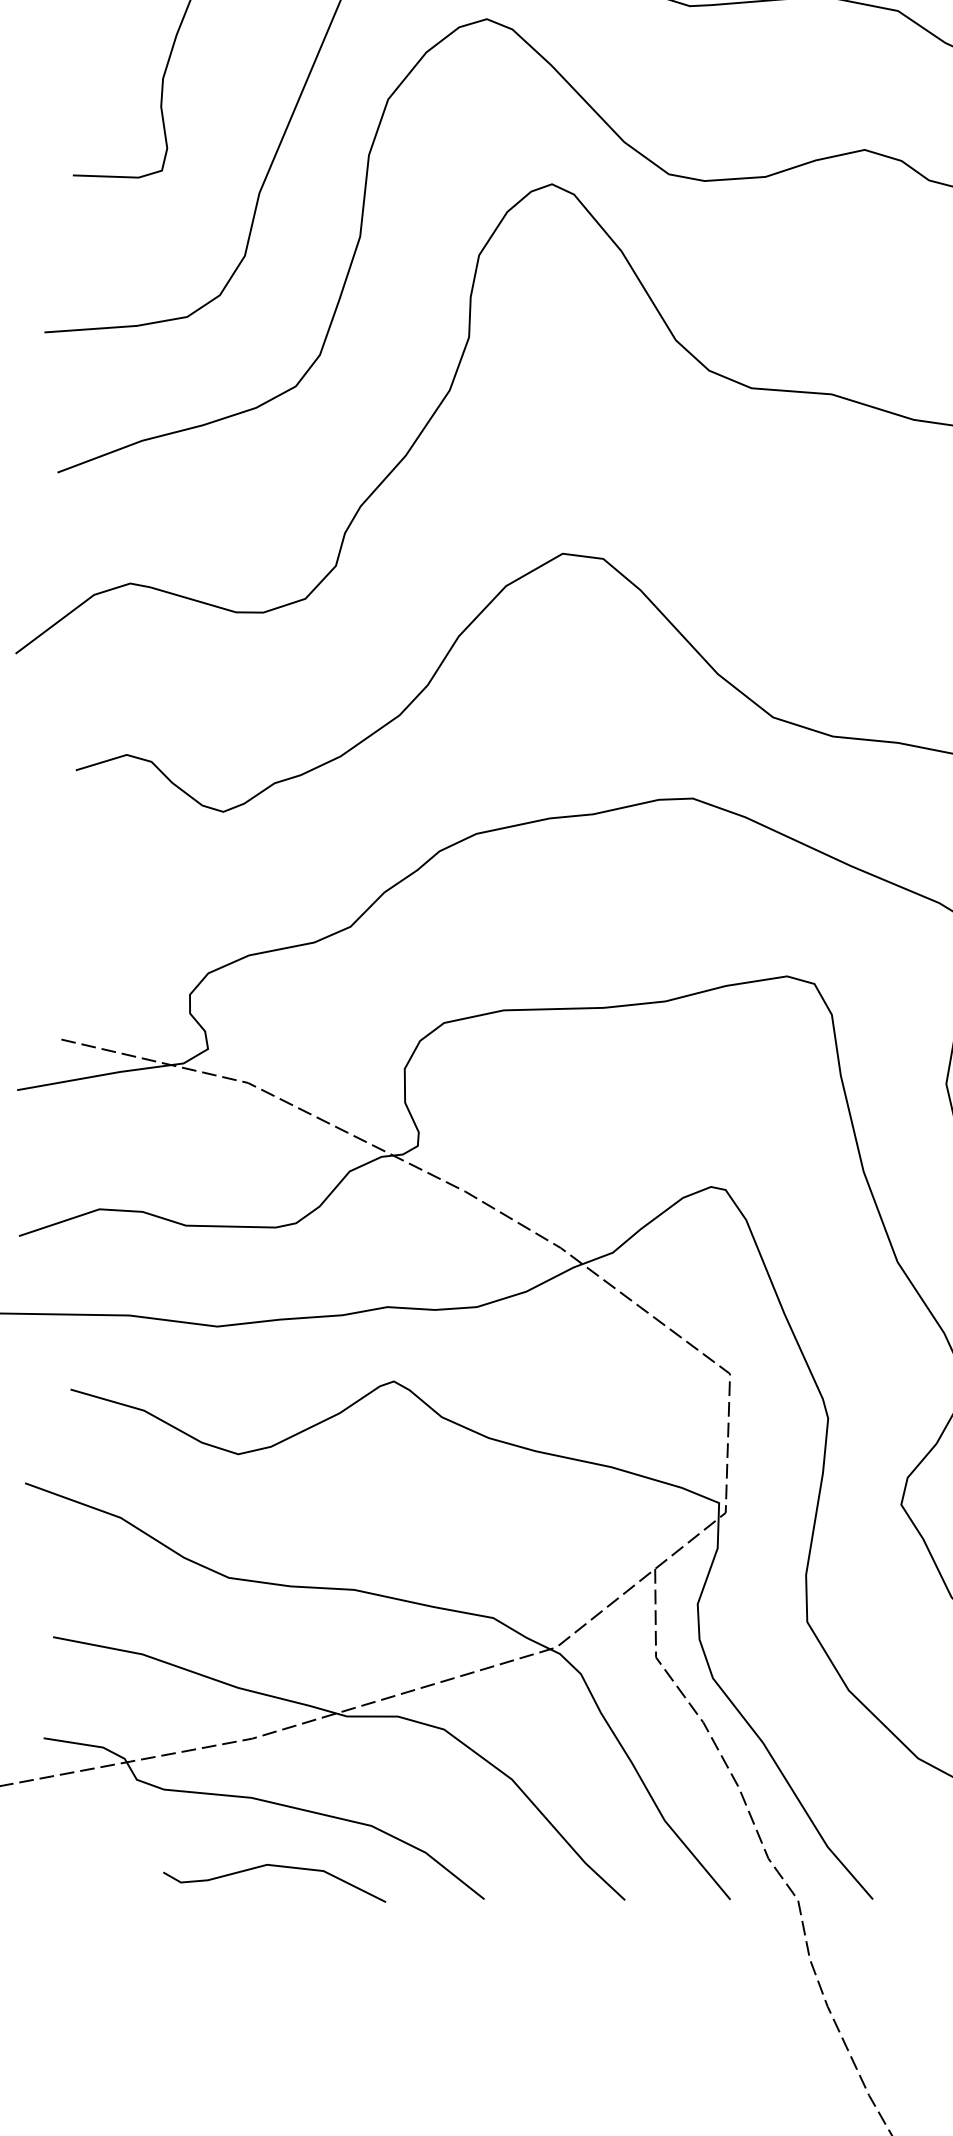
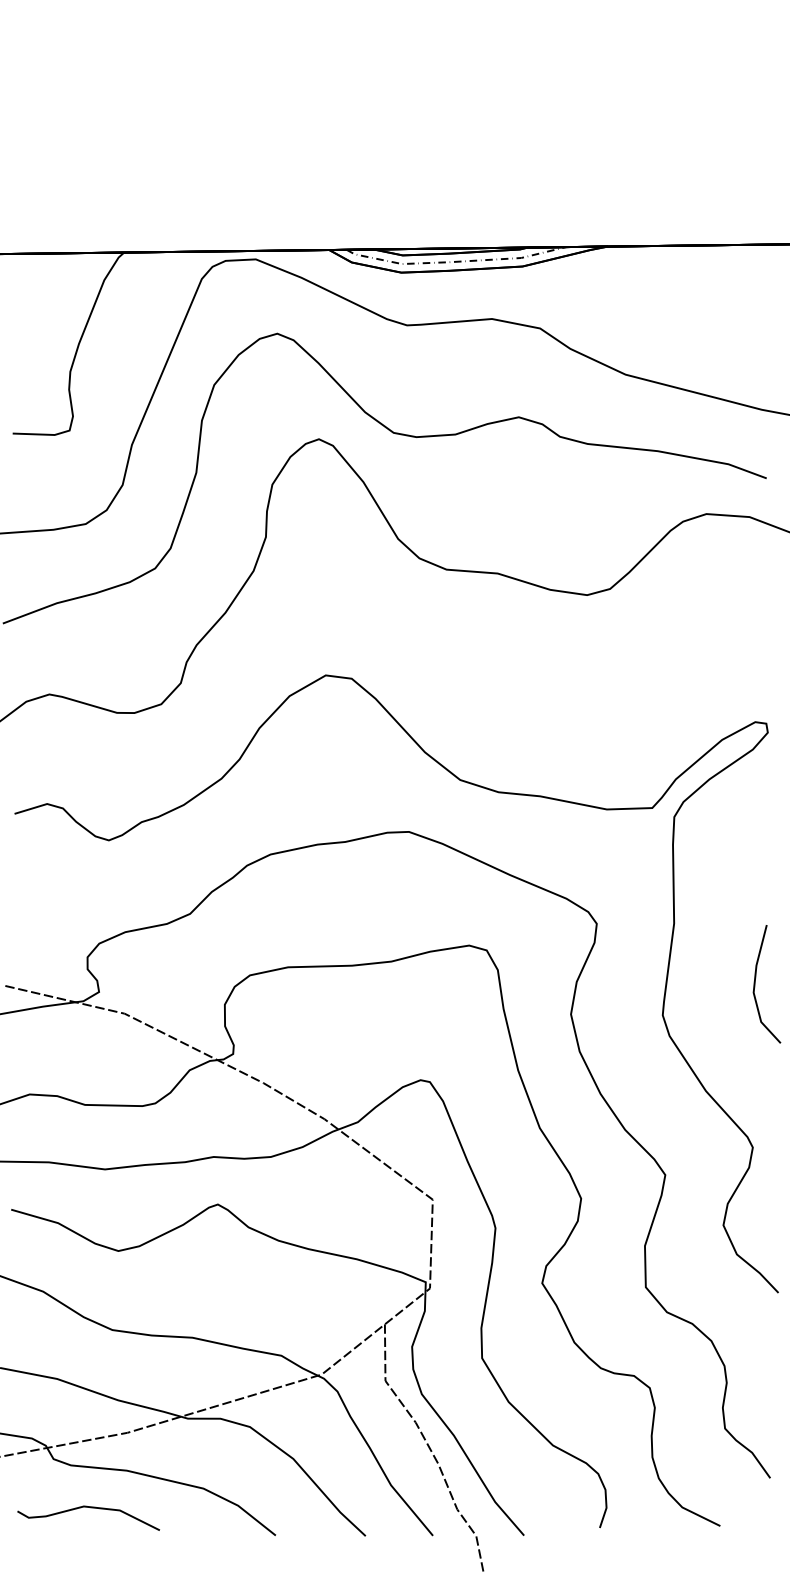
curve: (277, 1867) -> (90, 1508), moved

